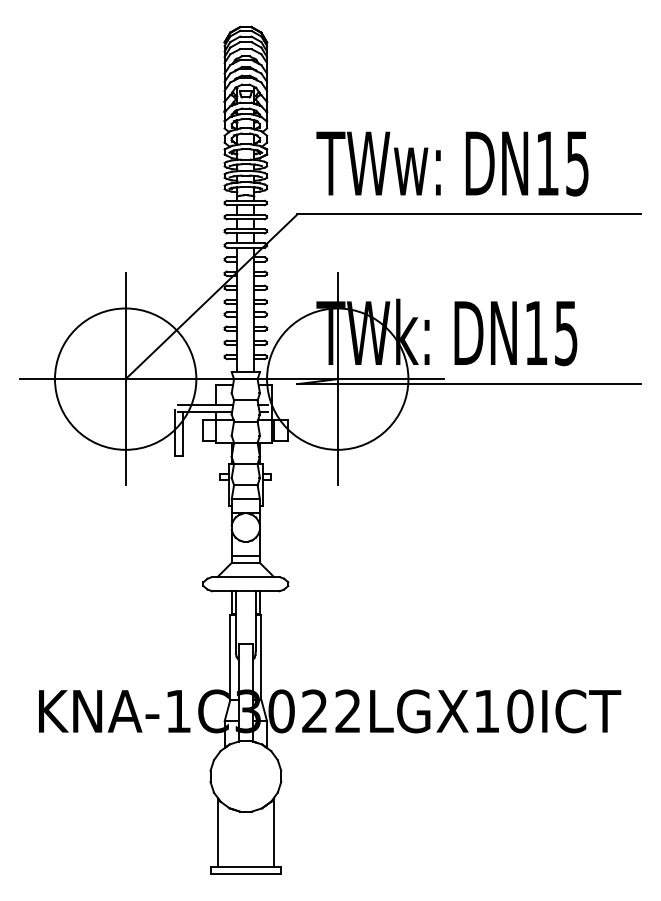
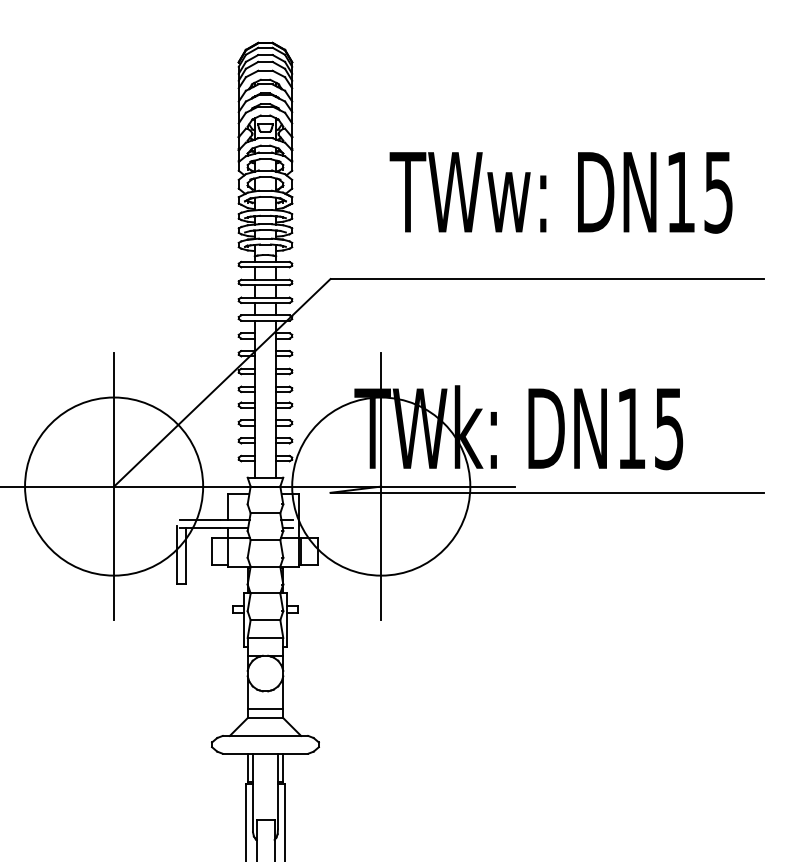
text: (452, 163) -> (561, 192), moved

